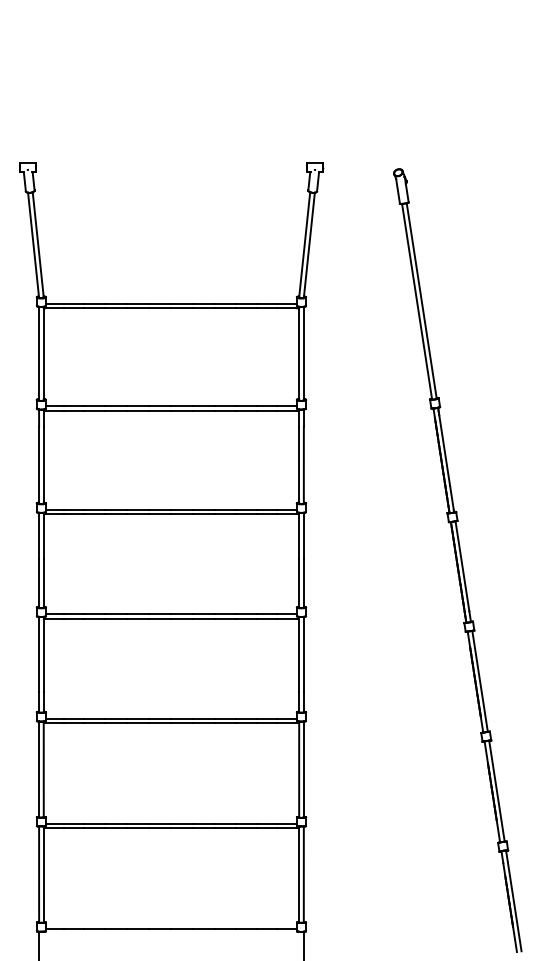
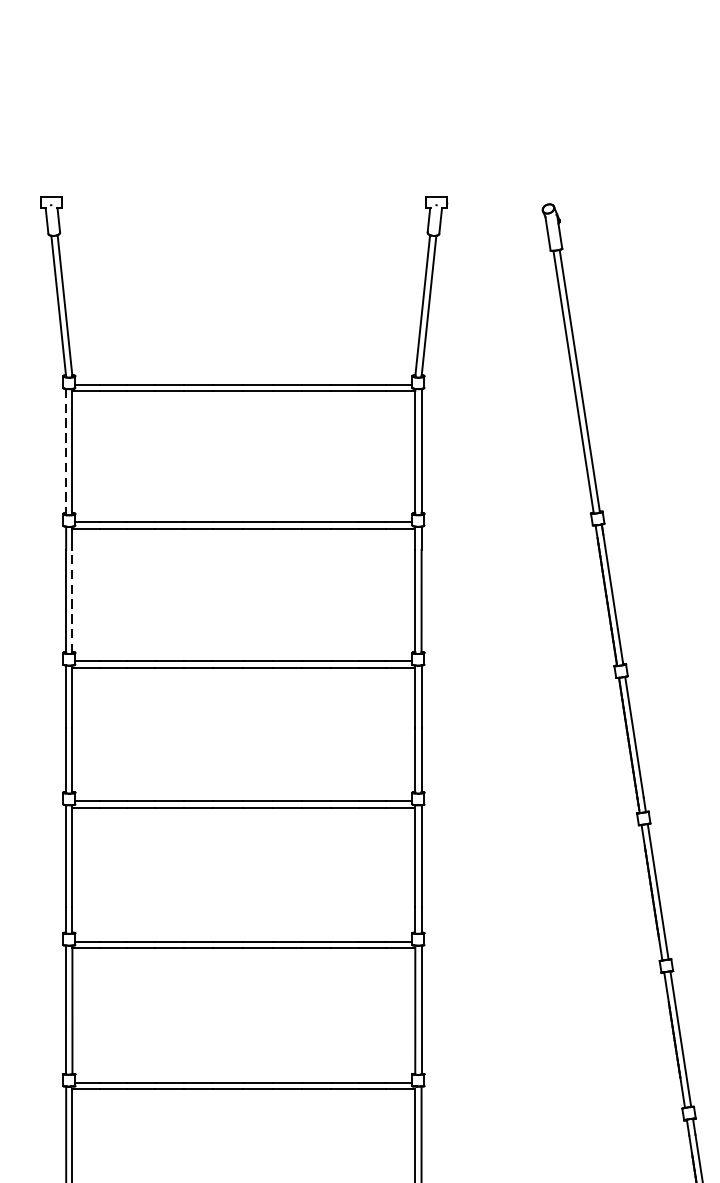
line: (39, 353) -> (66, 451), solid -> dashed
line: (43, 464) -> (72, 600), solid -> dashed

